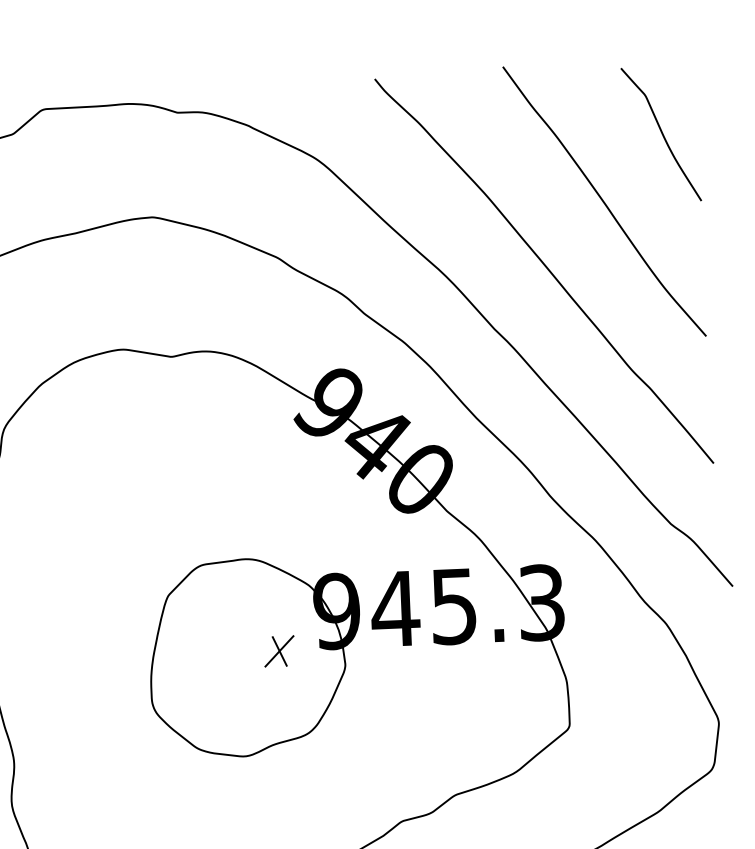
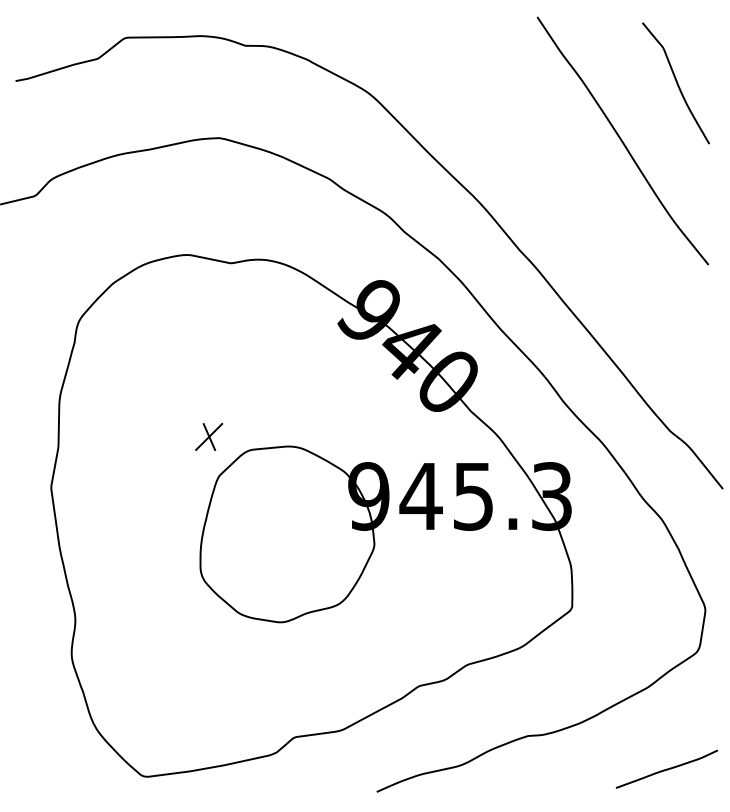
curve: (546, 268) -> (568, 198), removed
part: (279, 650) -> (209, 436), moved

